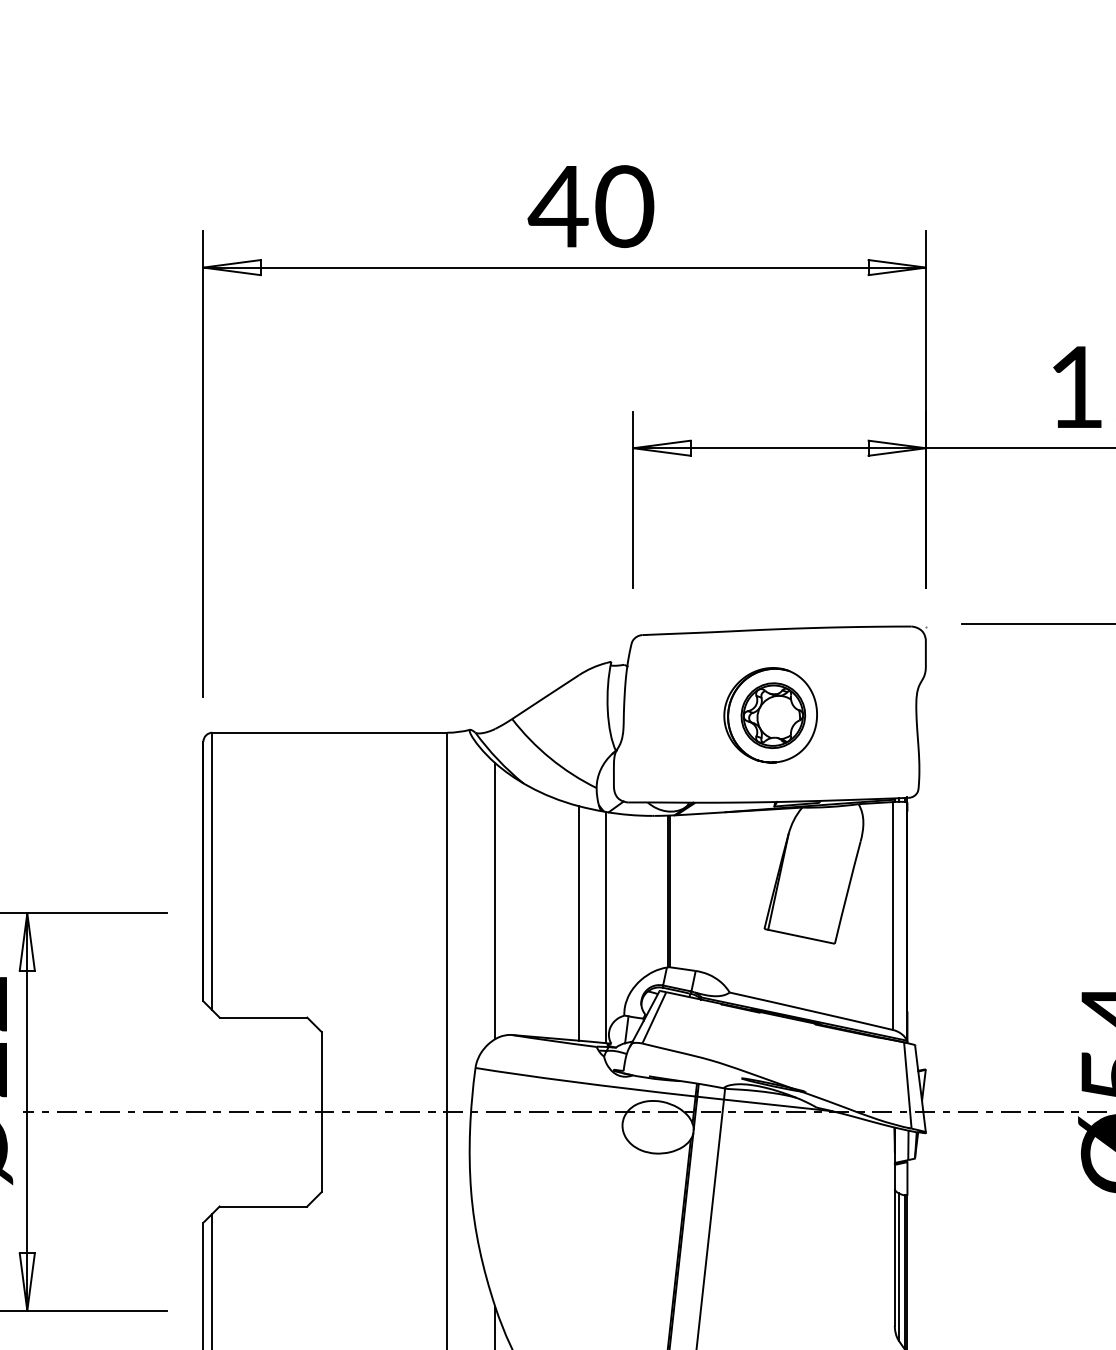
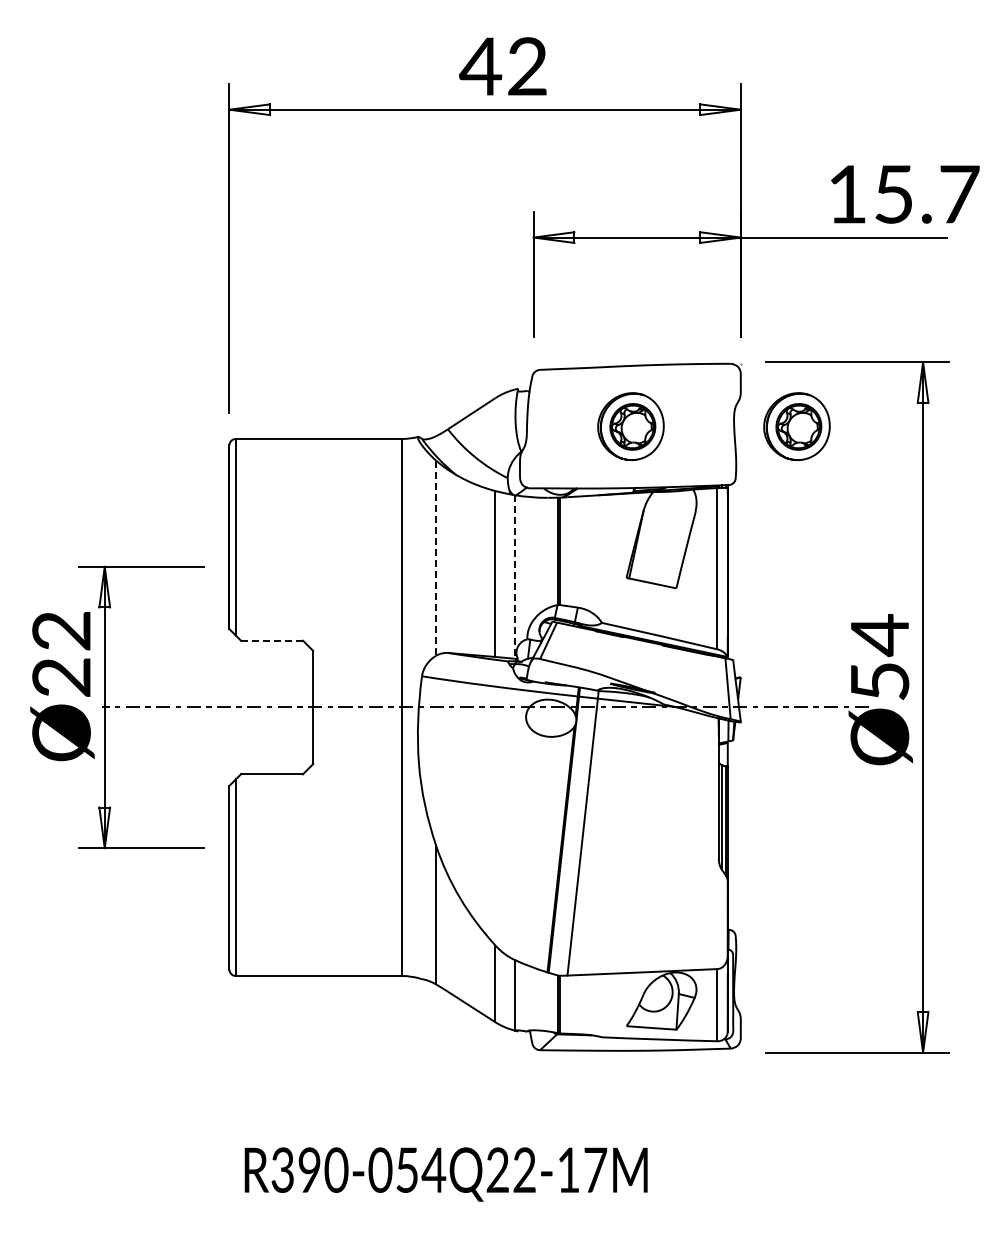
text: (624, 206) -> (527, 66), 40 -> 42
part: (1004, 715) -> (796, 426), added
line: (495, 901) -> (436, 558), solid -> dashed
line: (606, 927) -> (514, 576), solid -> dashed
line: (264, 1017) -> (272, 640), solid -> dashed

